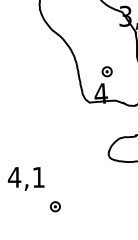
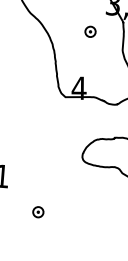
part: (106, 71) -> (89, 31), moved
part: (54, 206) -> (37, 211), moved

